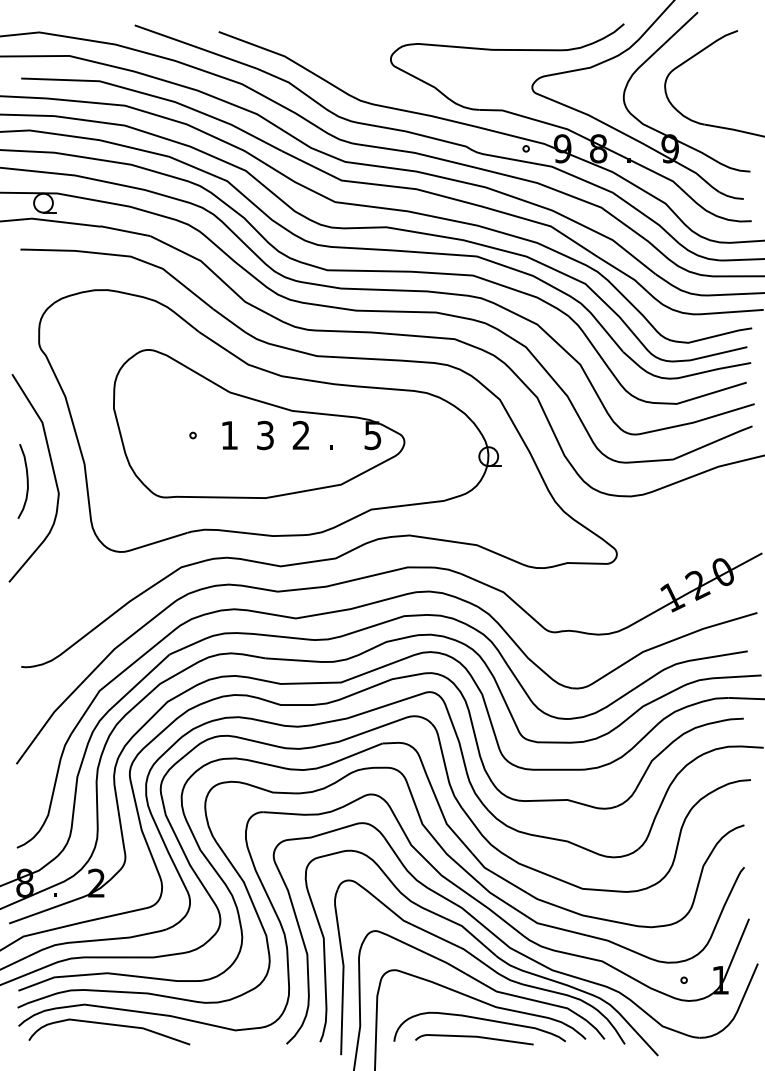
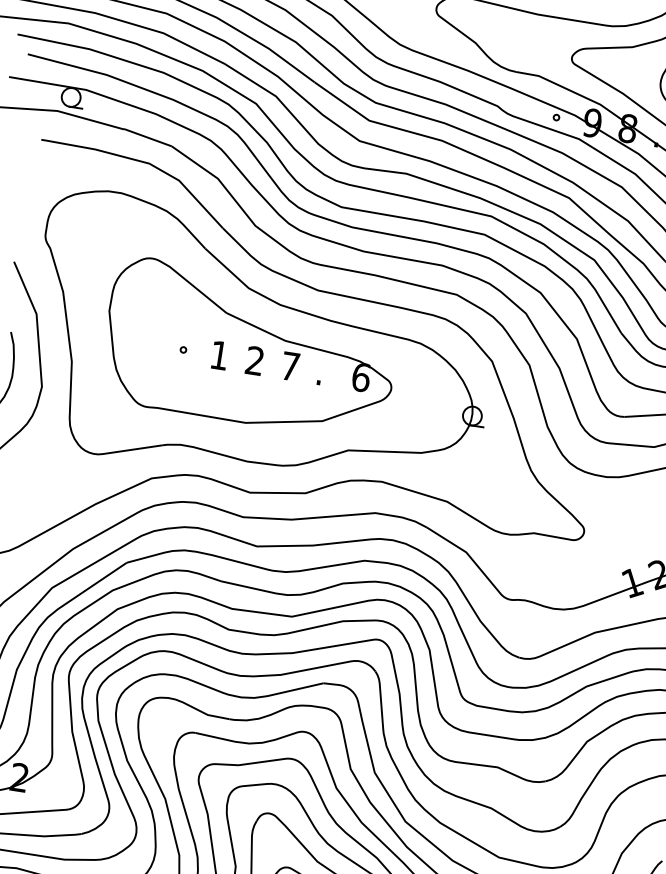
text: (300, 434) -> (289, 365), 2 -> 7
text: (265, 435) -> (255, 360), 3 -> 2
text: (372, 435) -> (360, 377), 5 -> 6

